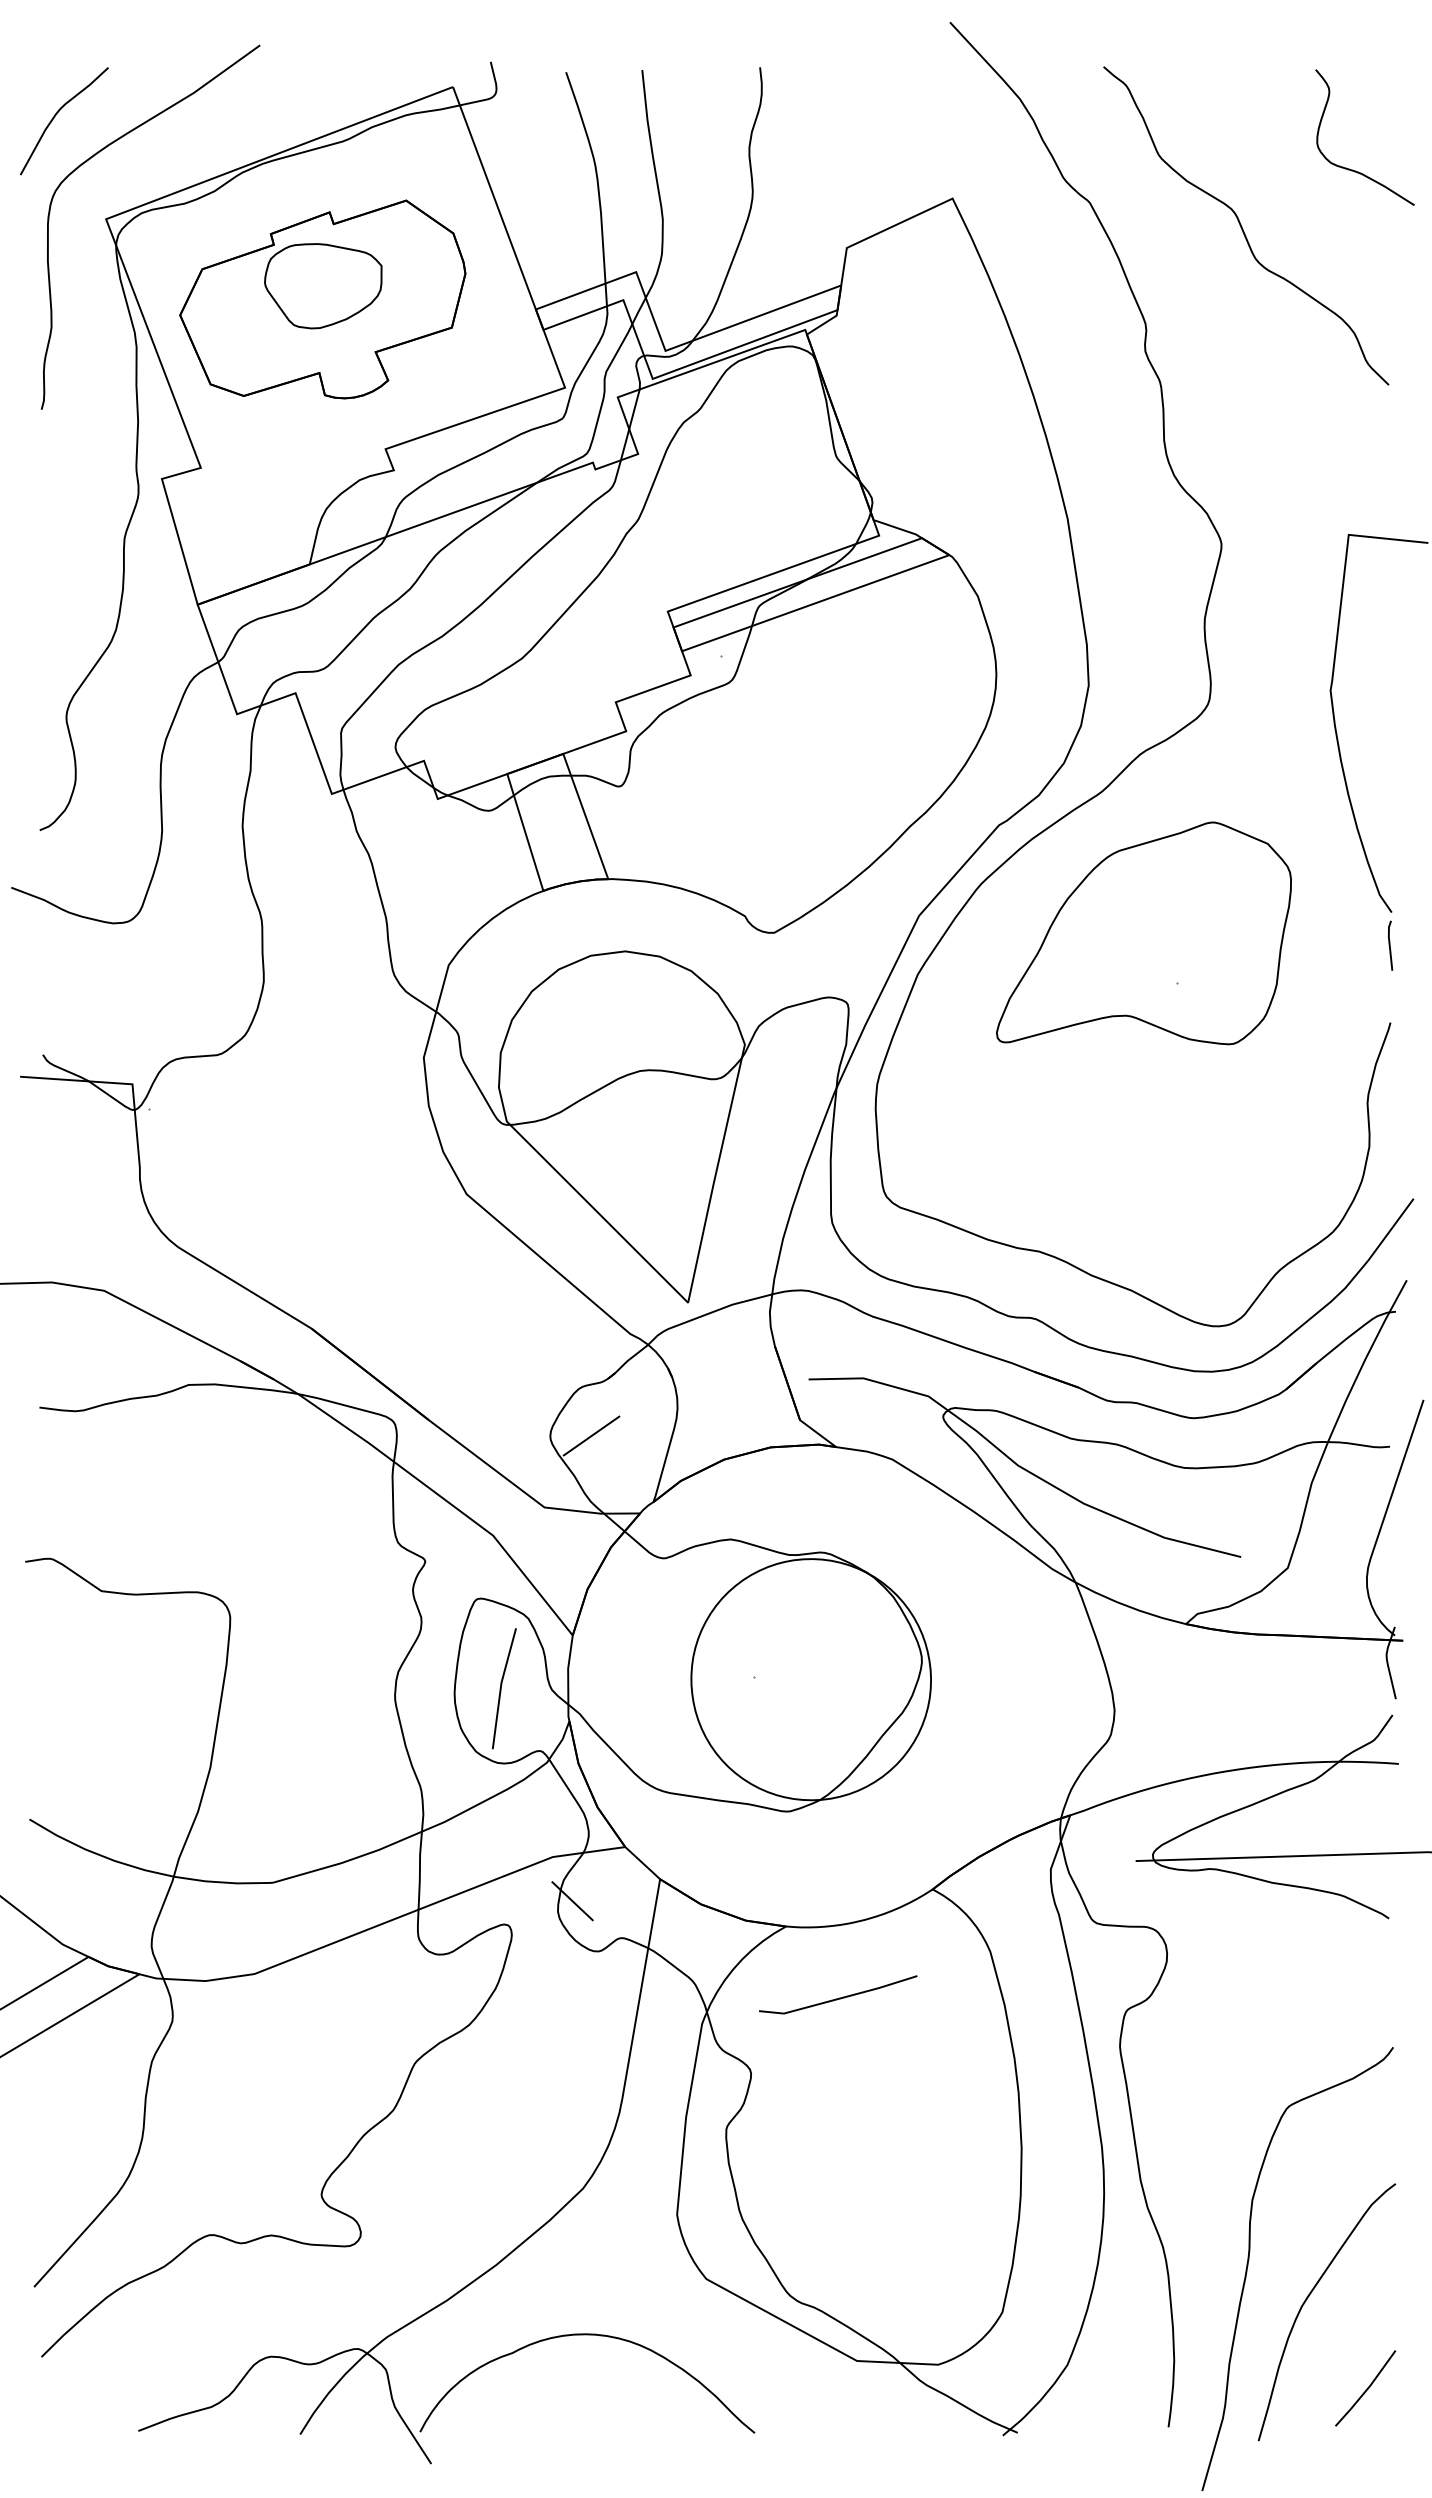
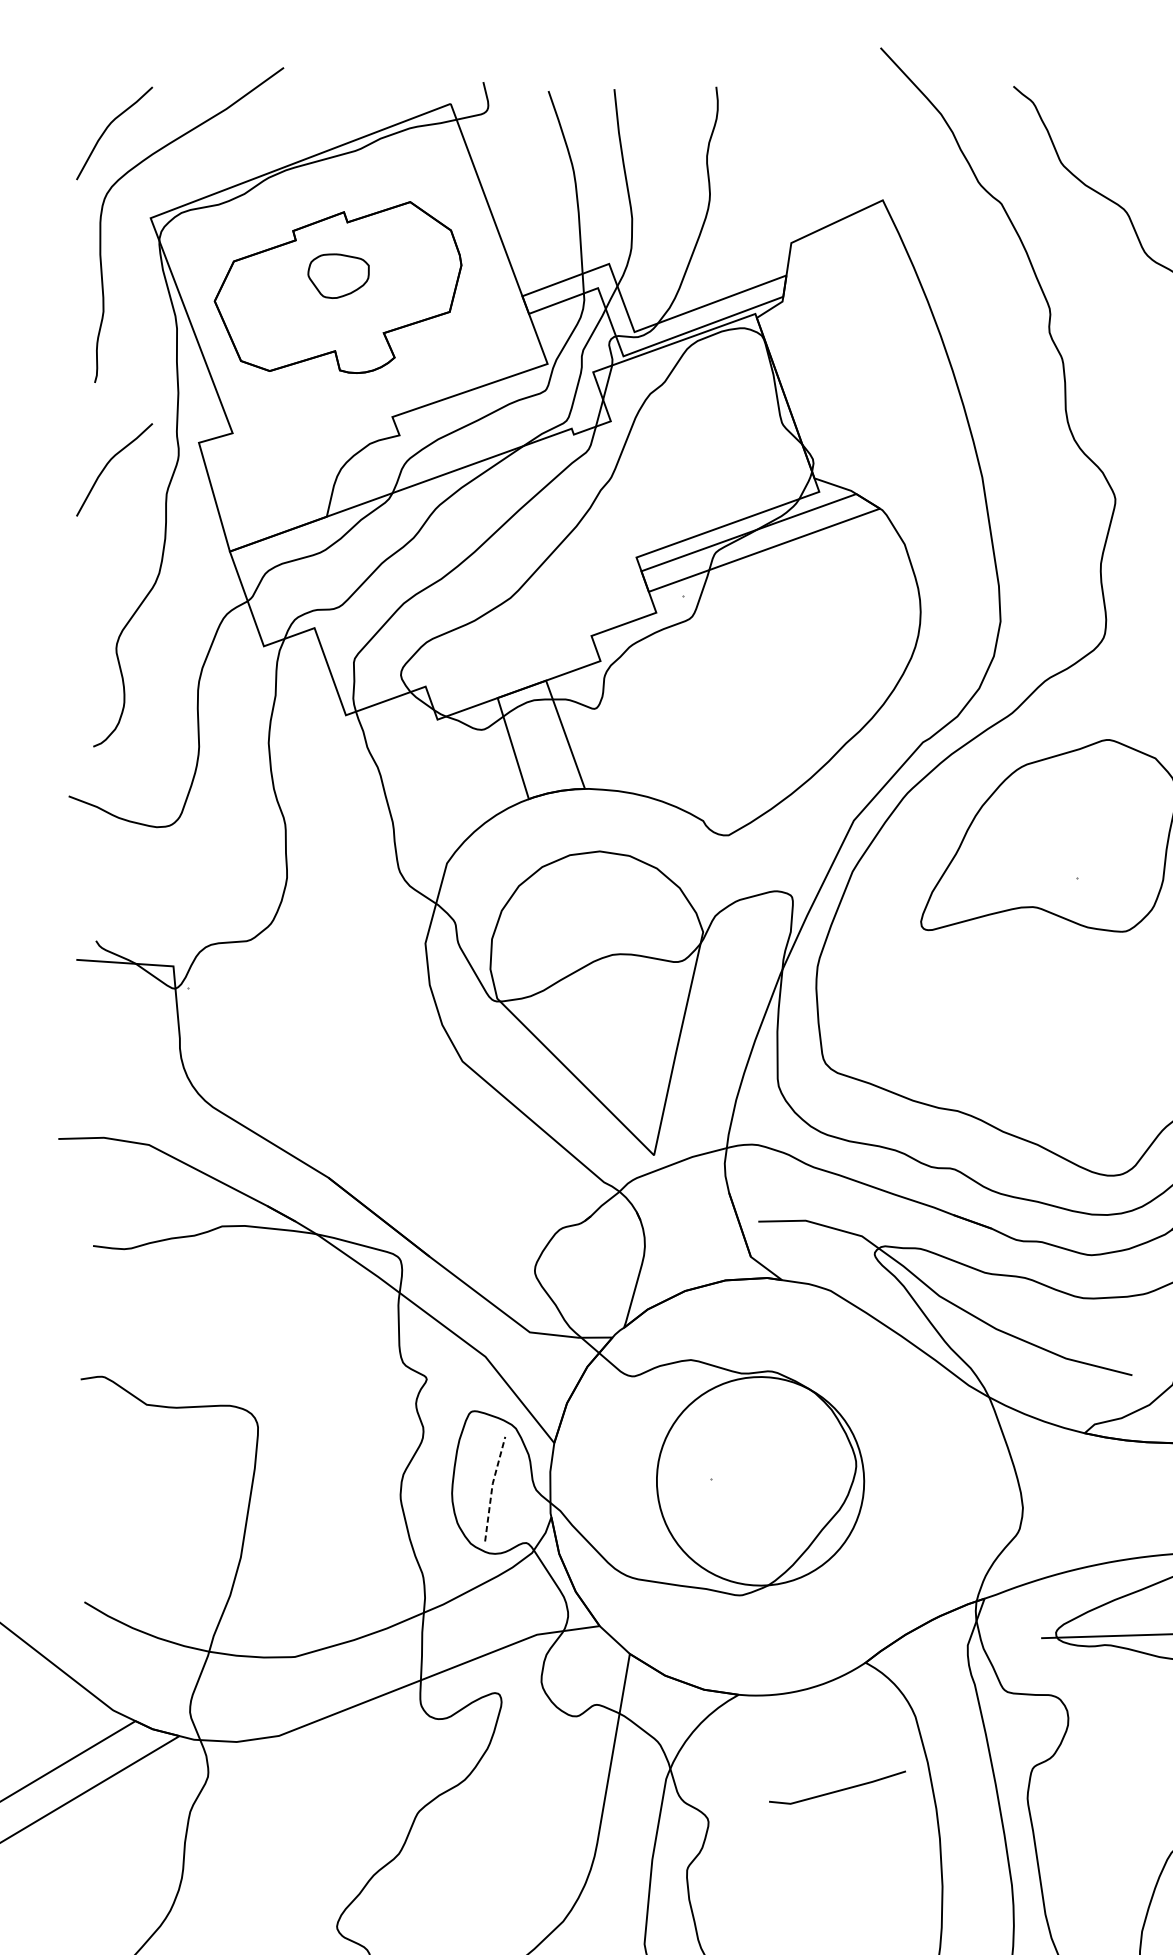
part: (323, 286) -> (338, 276), size x0.6
curve: (57, 503) -> (108, 464), added
line: (591, 1435) -> (570, 1270), removed
line: (500, 1687) -> (491, 1488), solid -> dashed
line: (572, 1901) -> (554, 1673), removed
line: (839, 1997) -> (838, 1789), moved

